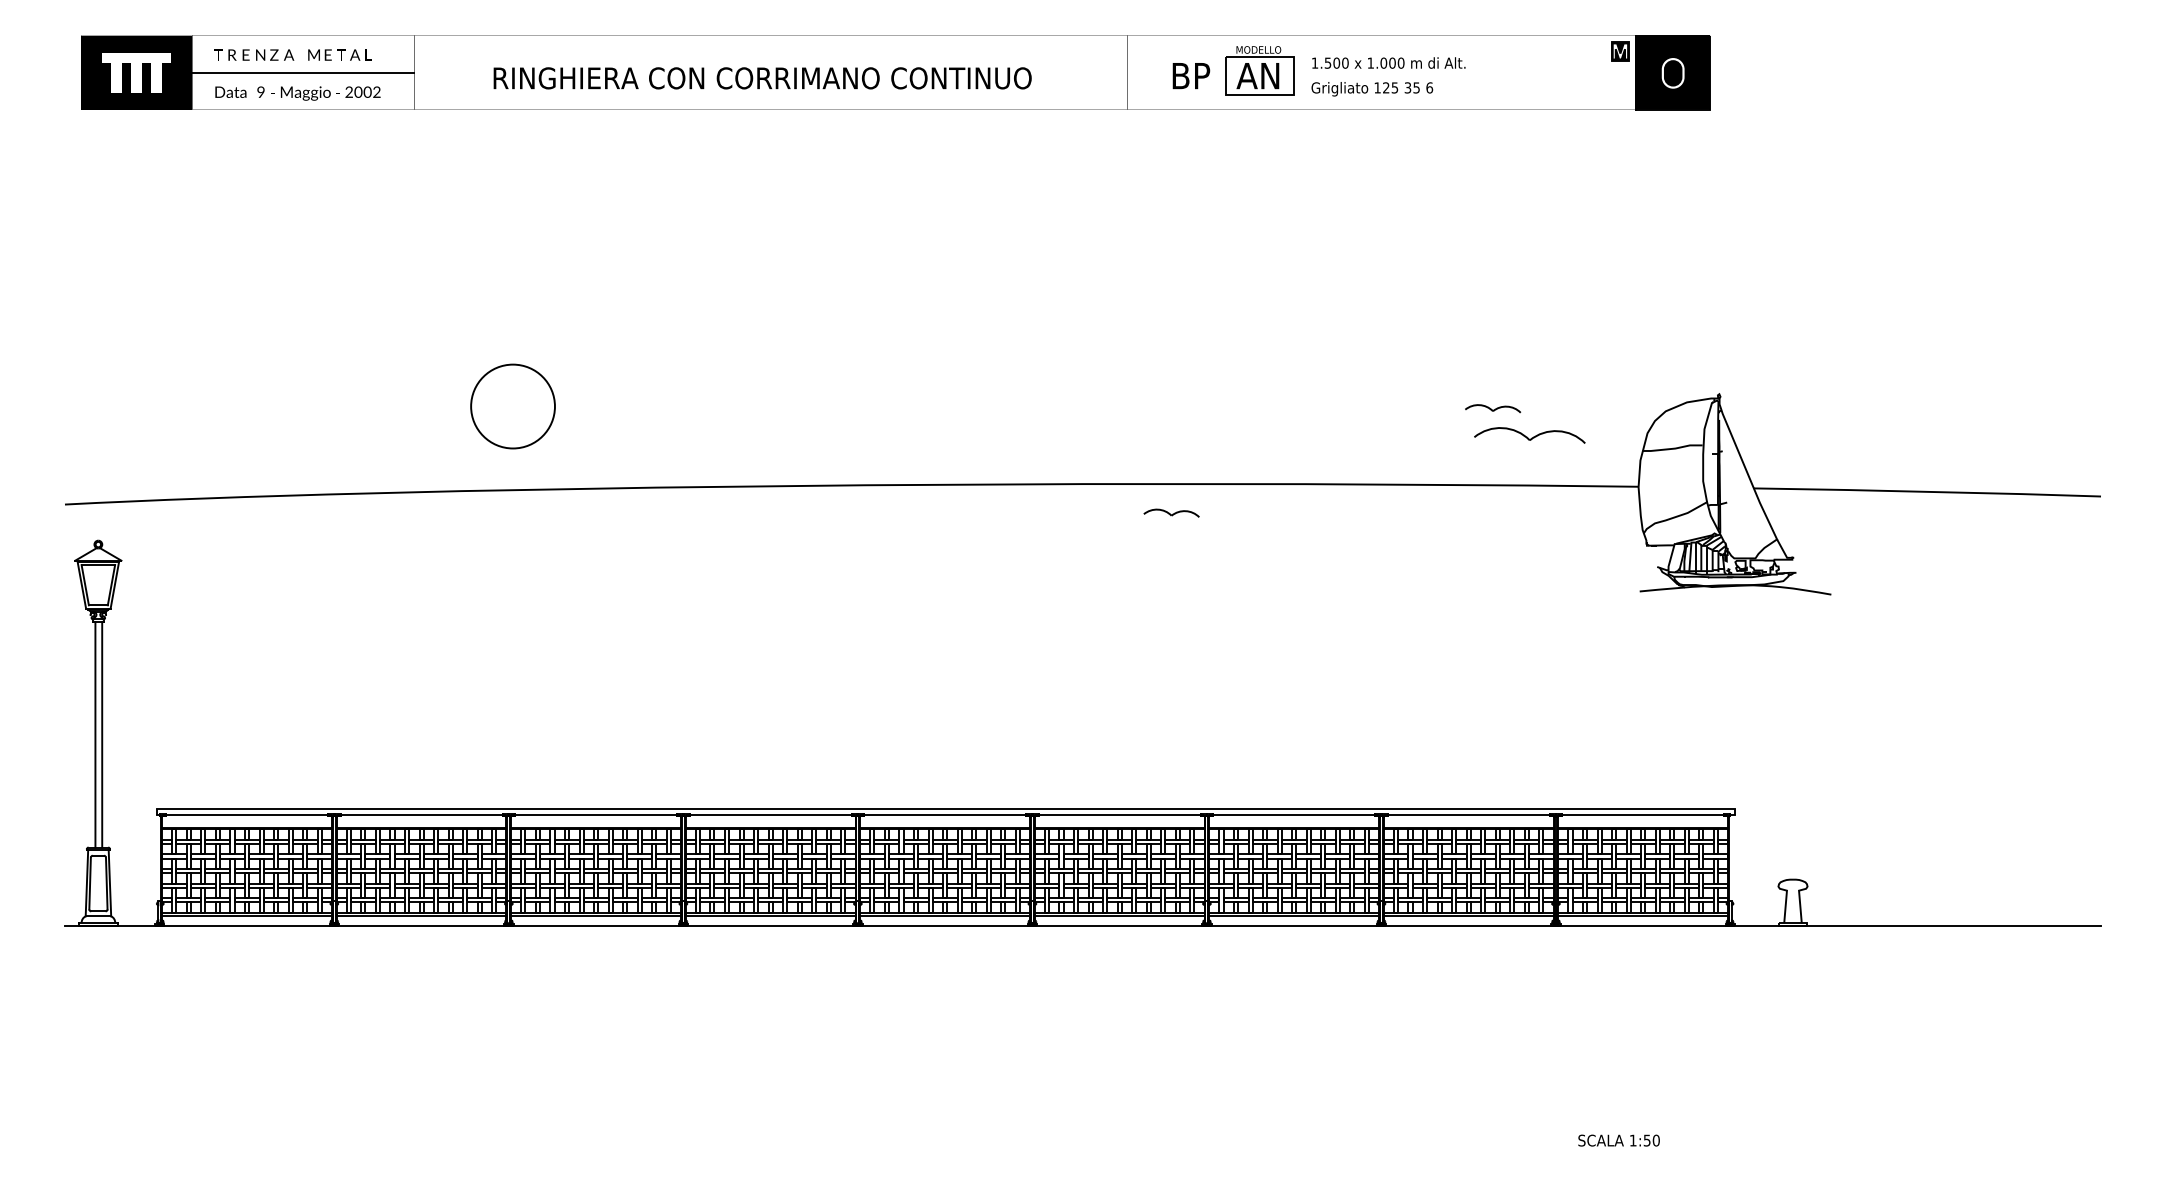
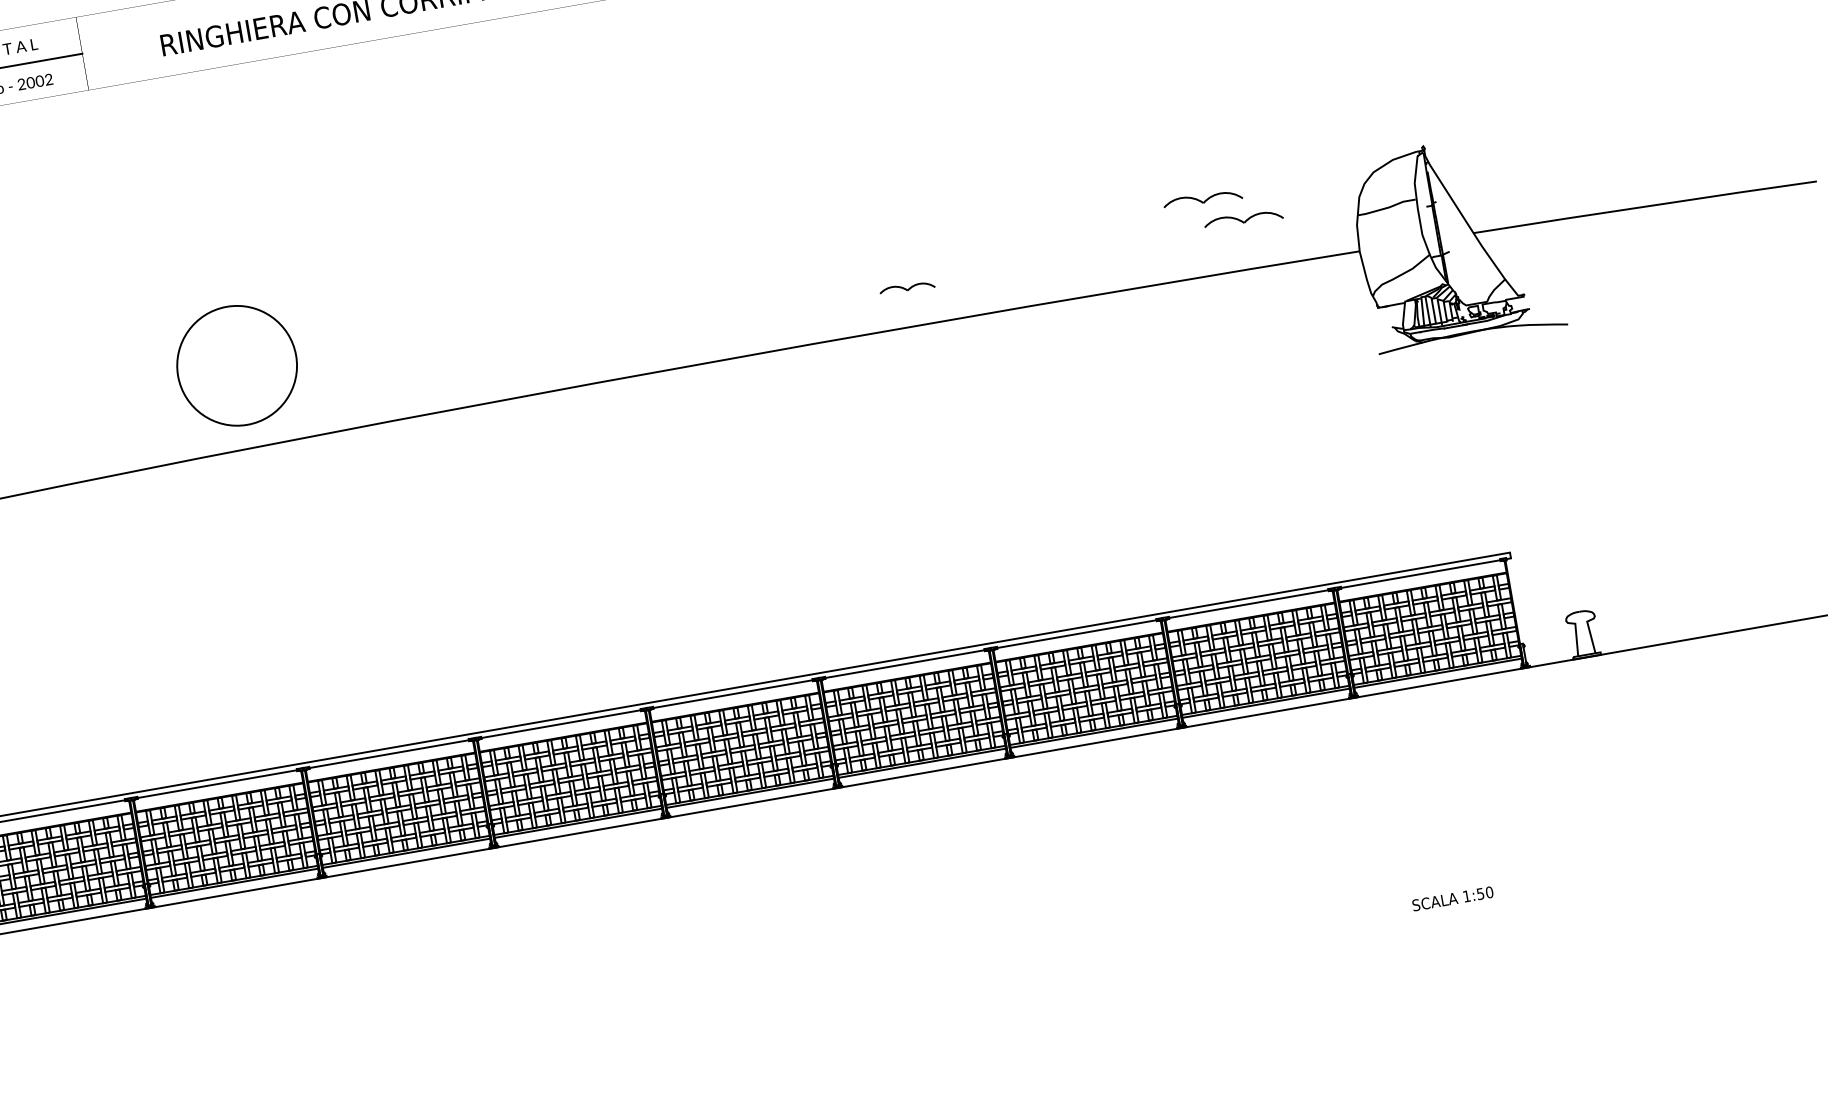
circle: (512, 406) -> (236, 365), size x1.43
part: (1492, 408) -> (1202, 199), size x1.43
part: (1529, 435) -> (1243, 219), size x0.71
part: (1171, 512) -> (907, 287), moved

